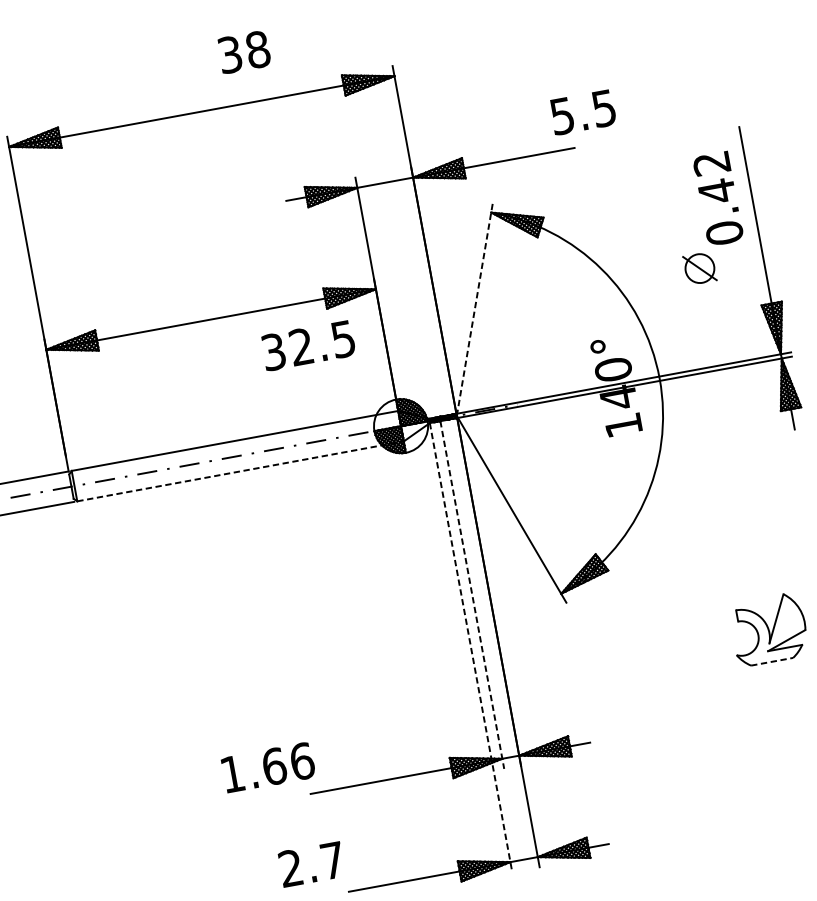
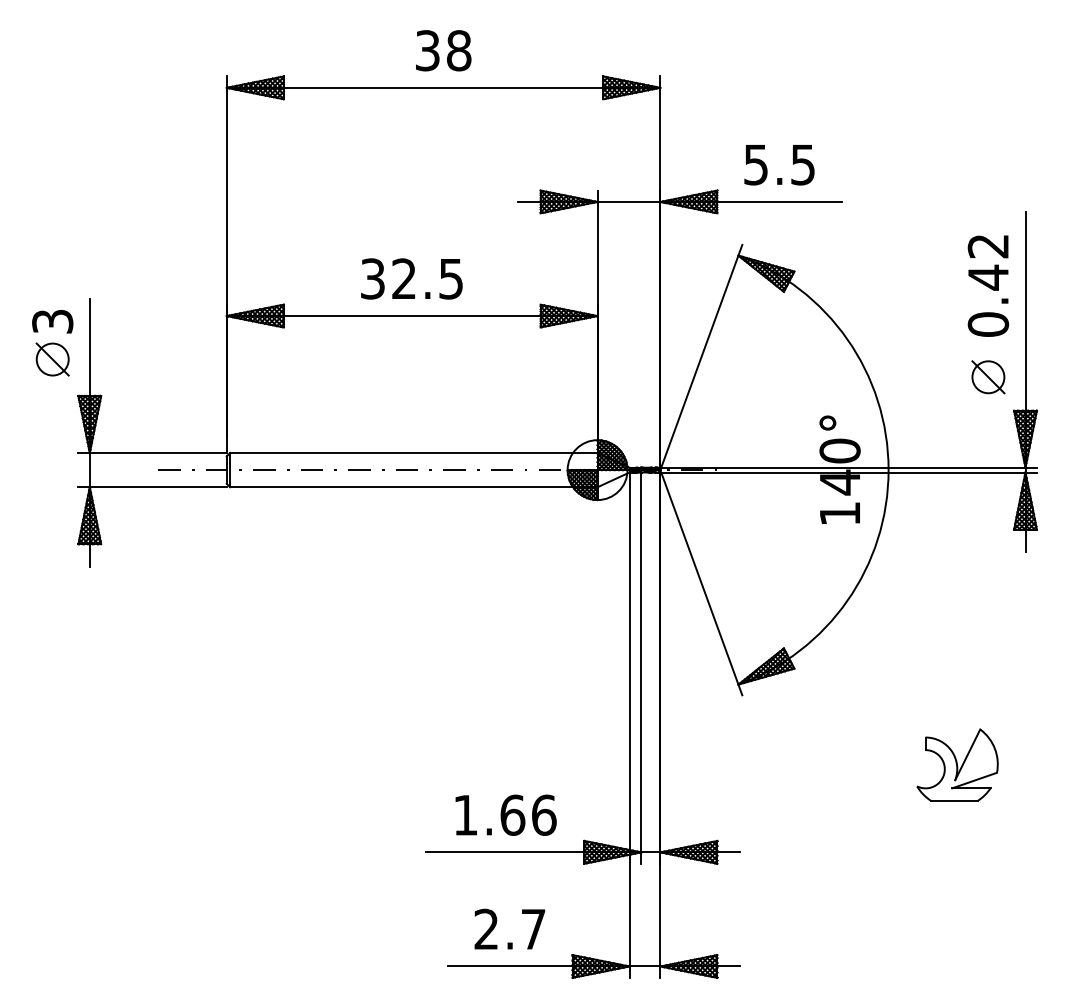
text: (244, 52) -> (443, 50), moved
text: (583, 112) -> (779, 165), moved
part: (700, 268) -> (988, 377), moved
line: (475, 309) -> (701, 357), dashed -> solid
text: (308, 345) -> (411, 278), moved
line: (240, 471) -> (413, 487), dashed -> solid
line: (472, 595) -> (641, 668), dashed -> solid
line: (471, 647) -> (629, 725), dashed -> solid
line: (772, 661) -> (954, 800), dashed -> solid
text: (267, 767) -> (505, 814), moved
text: (311, 863) -> (509, 928), moved

